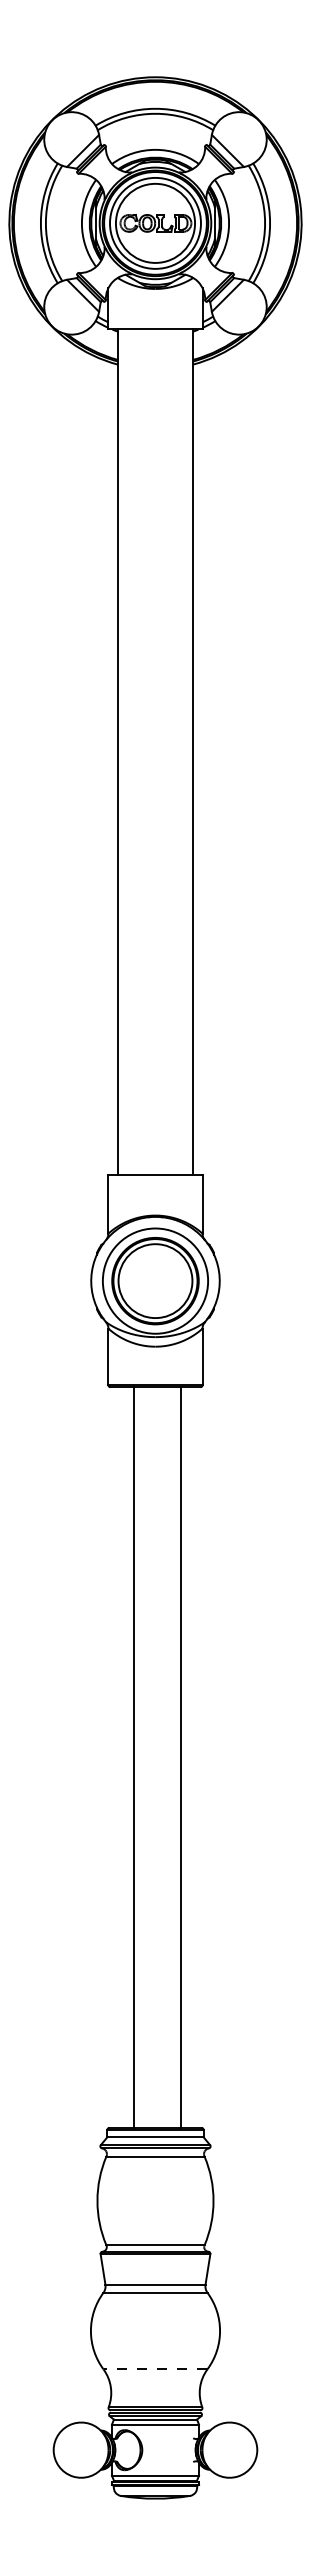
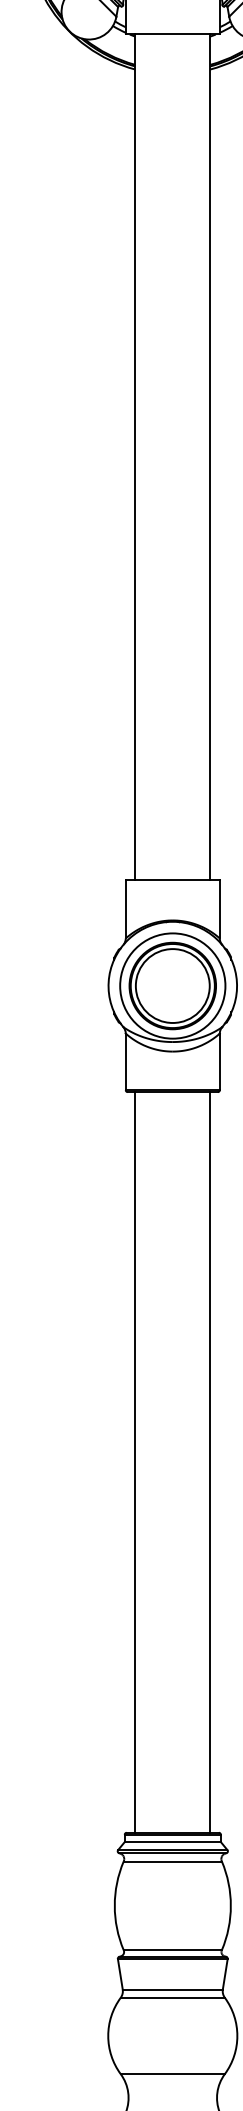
line: (133, 1757) -> (134, 1462), moved
line: (181, 1757) -> (210, 1462), moved
line: (155, 2369) -> (172, 2074), dashed -> solid

